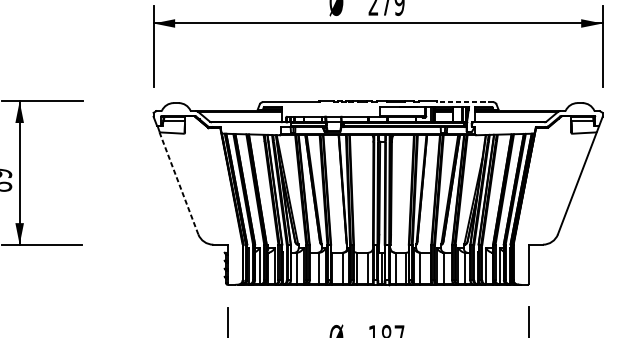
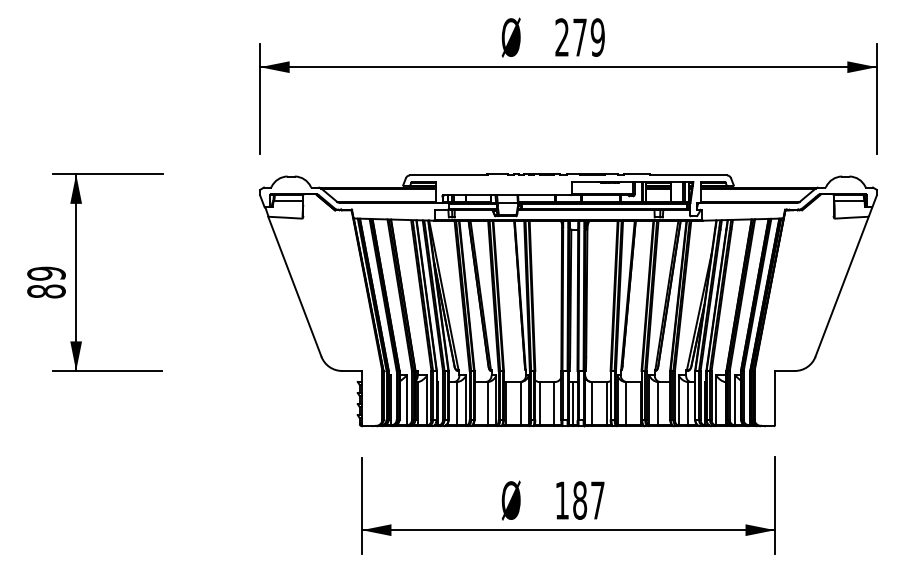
line: (465, 102) -> (688, 175), dashed -> solid
line: (178, 183) -> (294, 286), dashed -> solid

